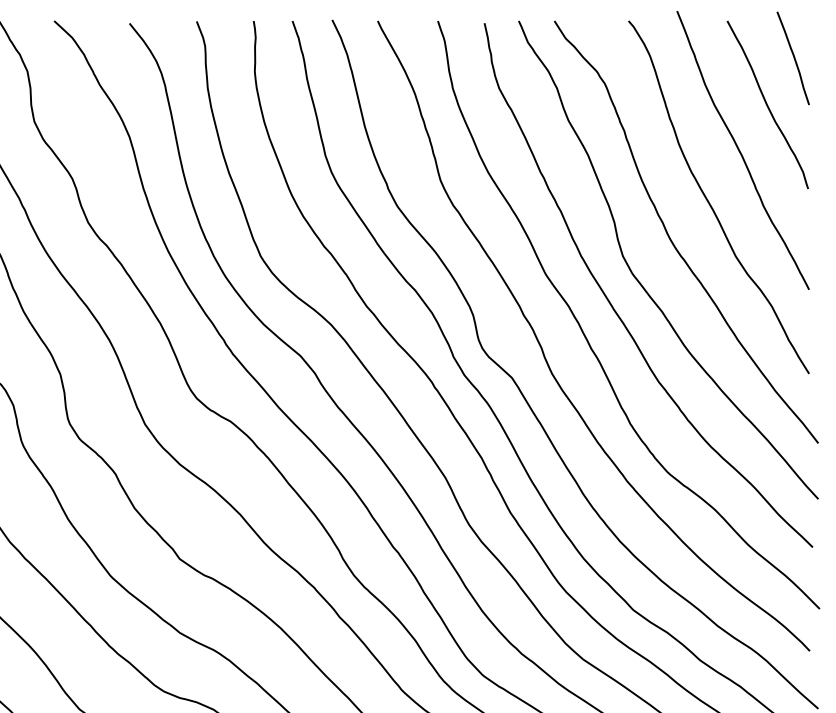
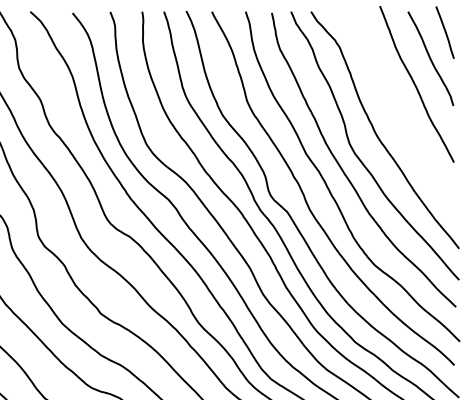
curve: (710, 200) -> (398, 112), removed

